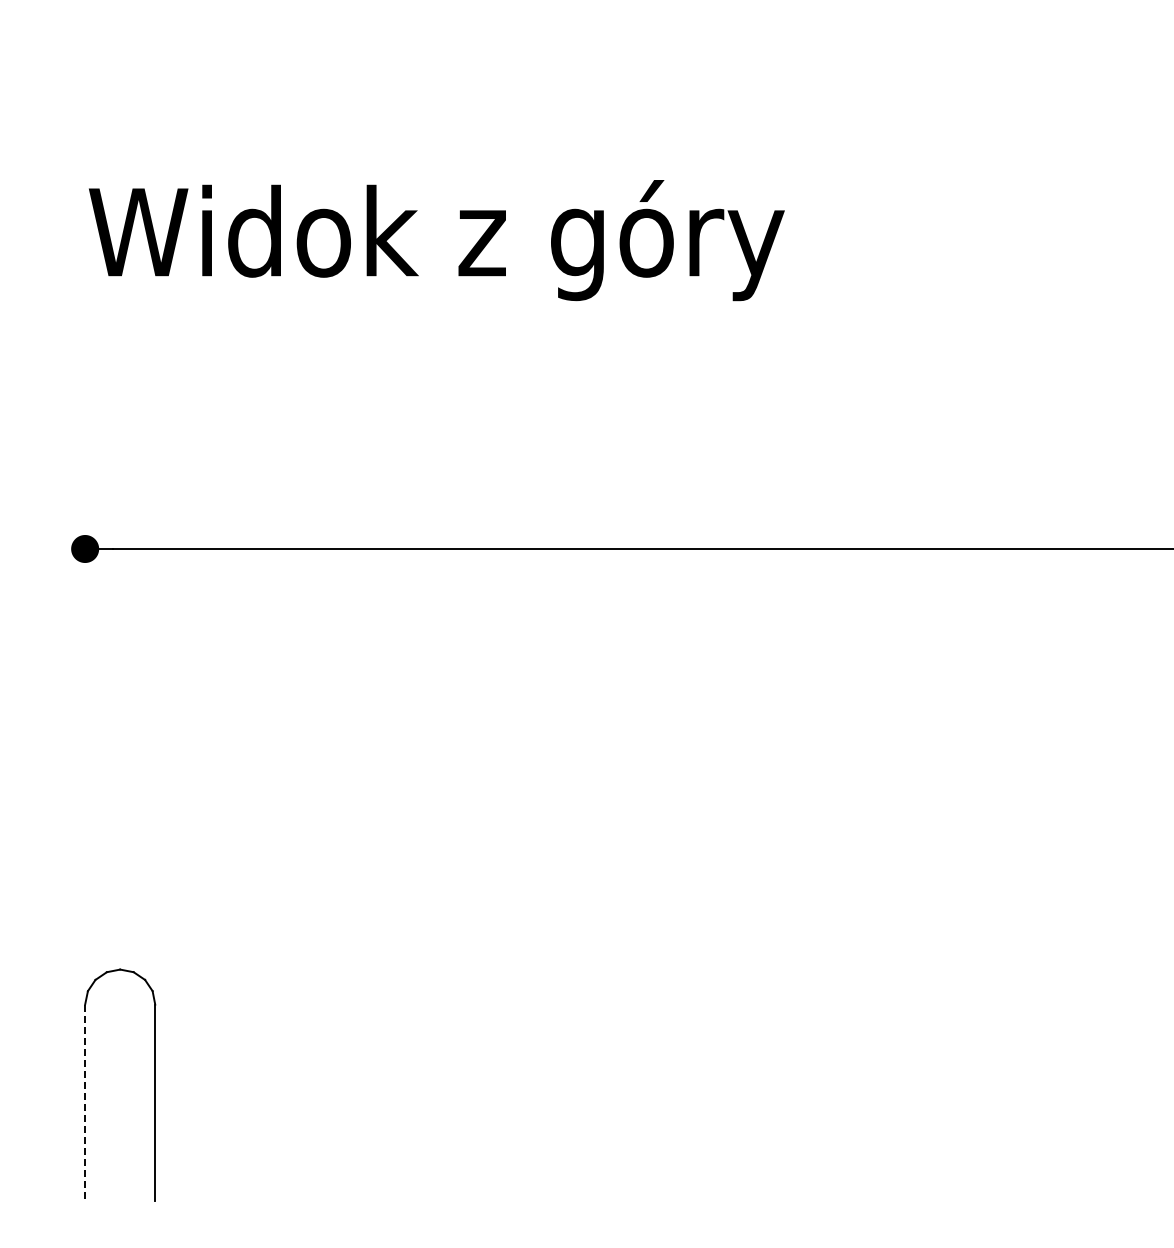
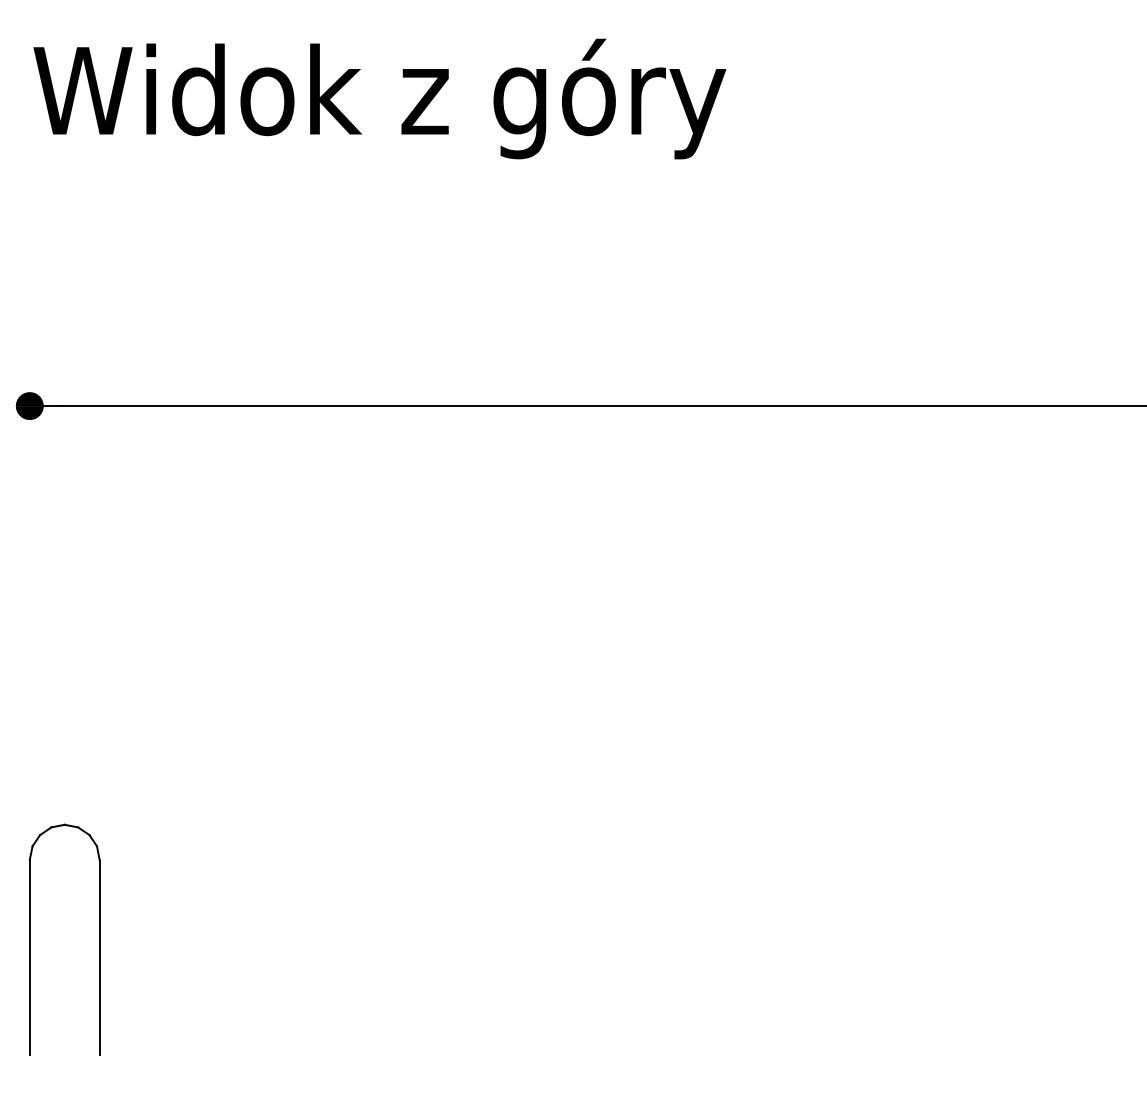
line: (85, 1103) -> (30, 958), dashed -> solid

